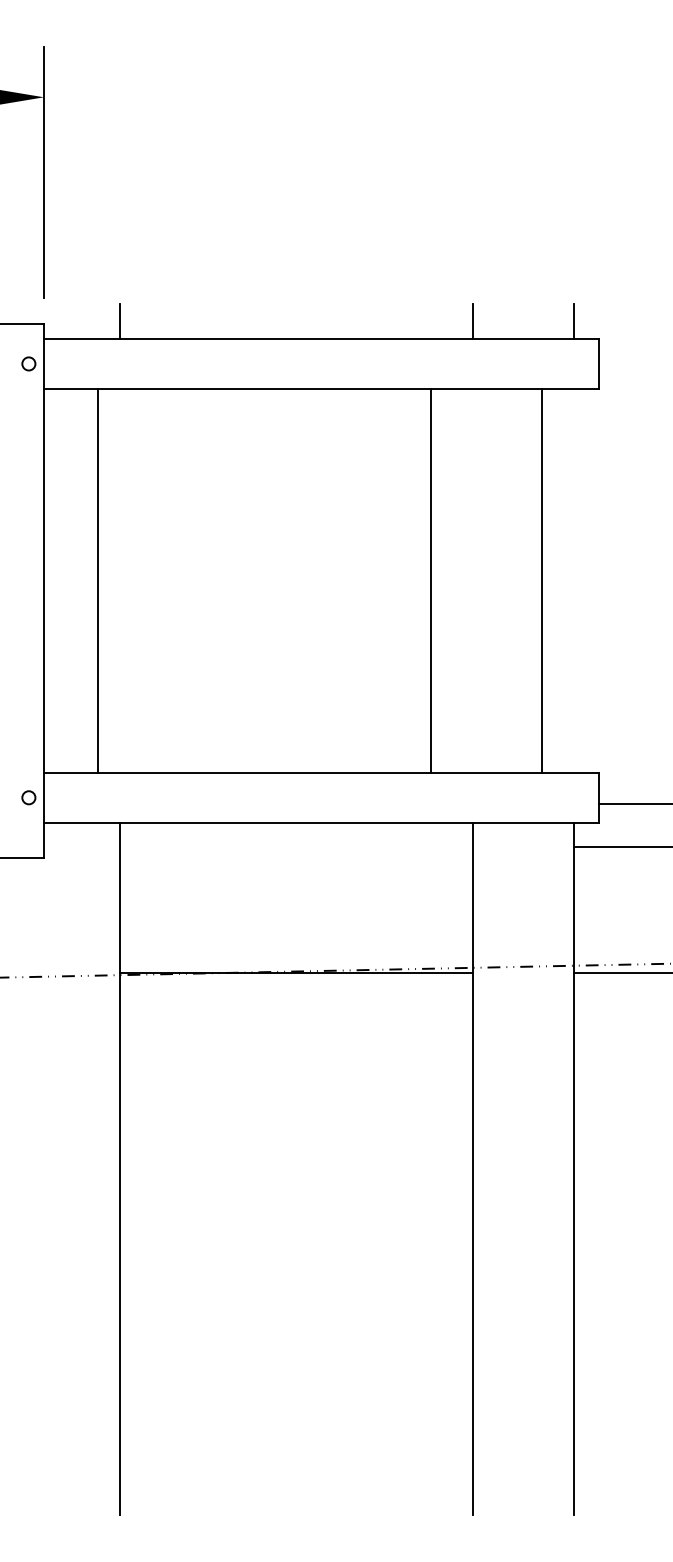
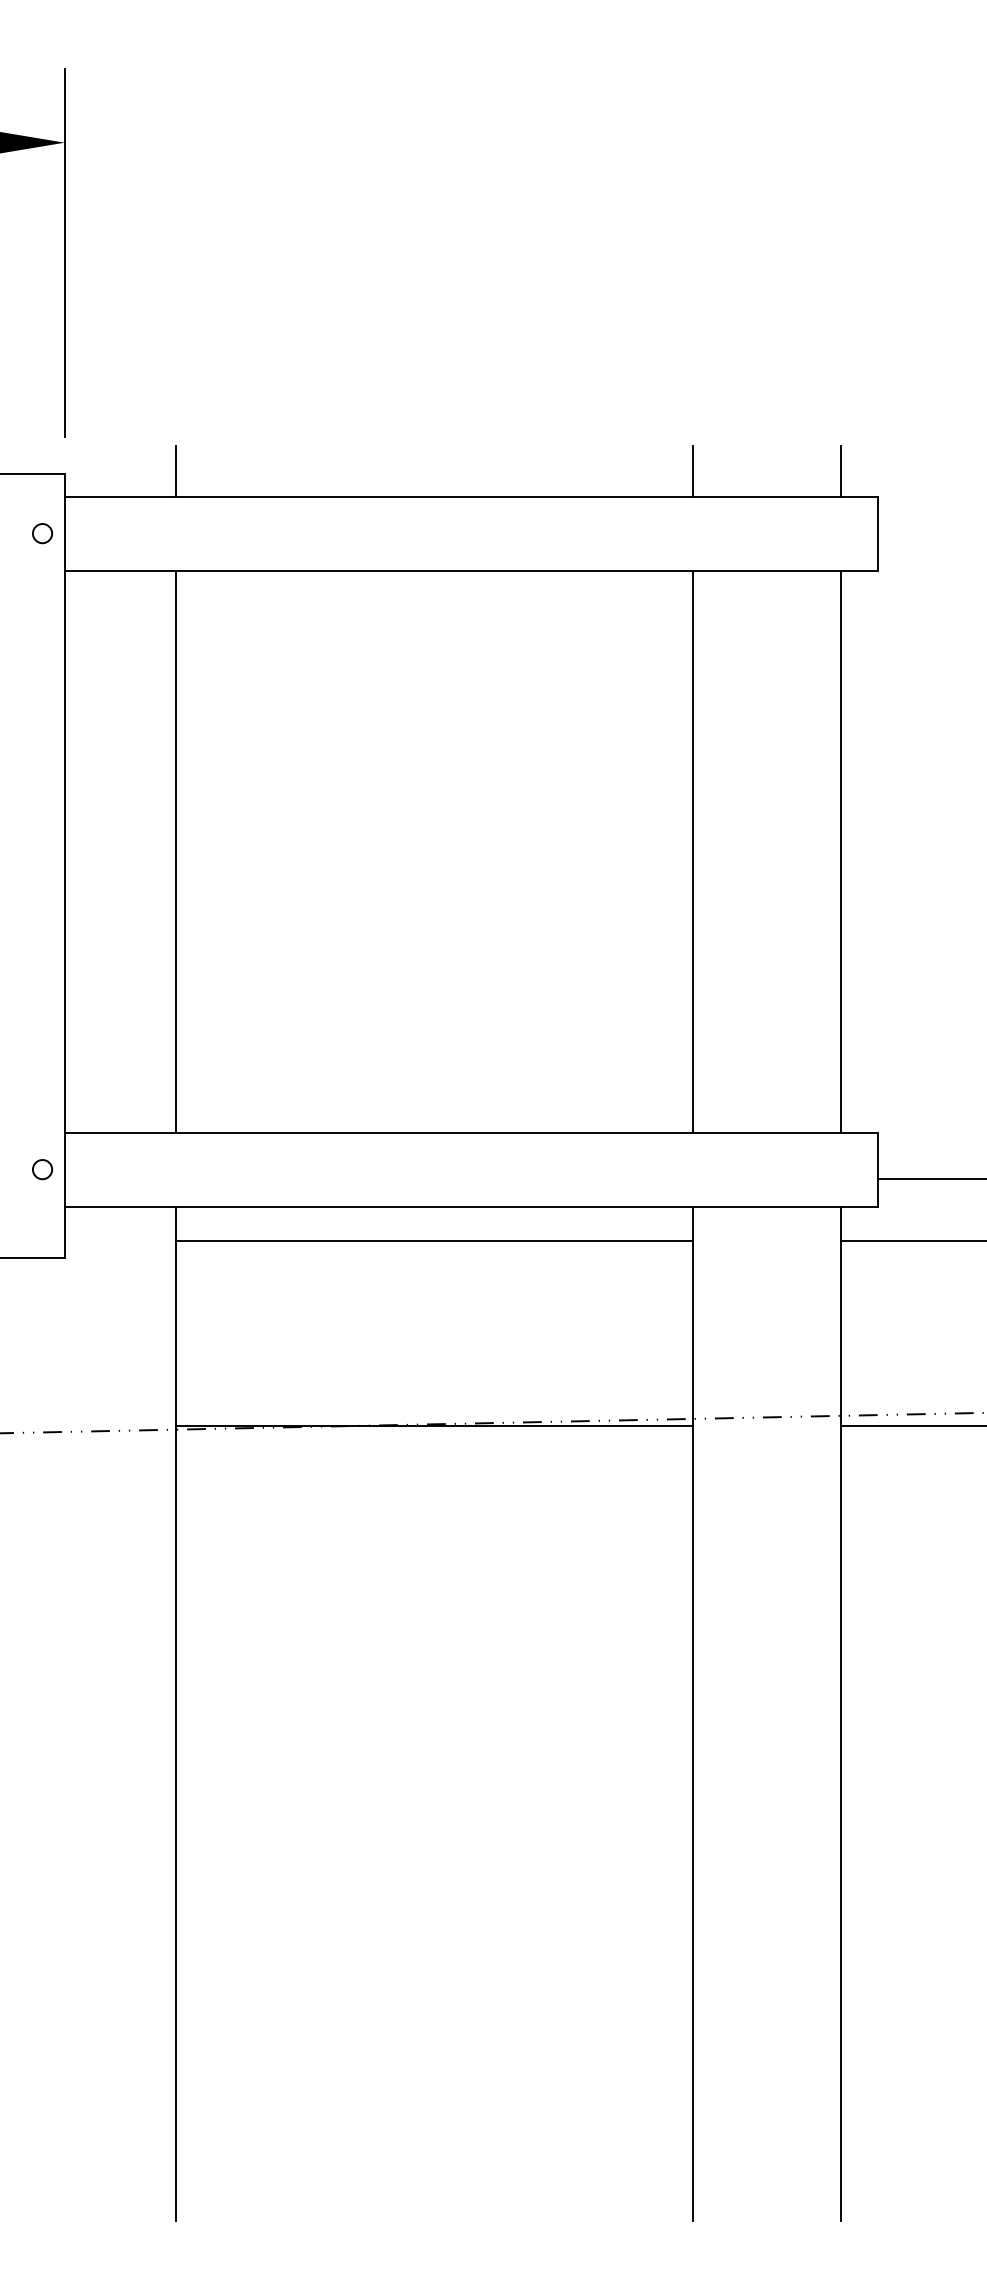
line: (97, 580) -> (175, 851), moved
line: (430, 580) -> (692, 851), moved
line: (541, 580) -> (840, 851), moved
line: (295, 846) -> (433, 1241), added

